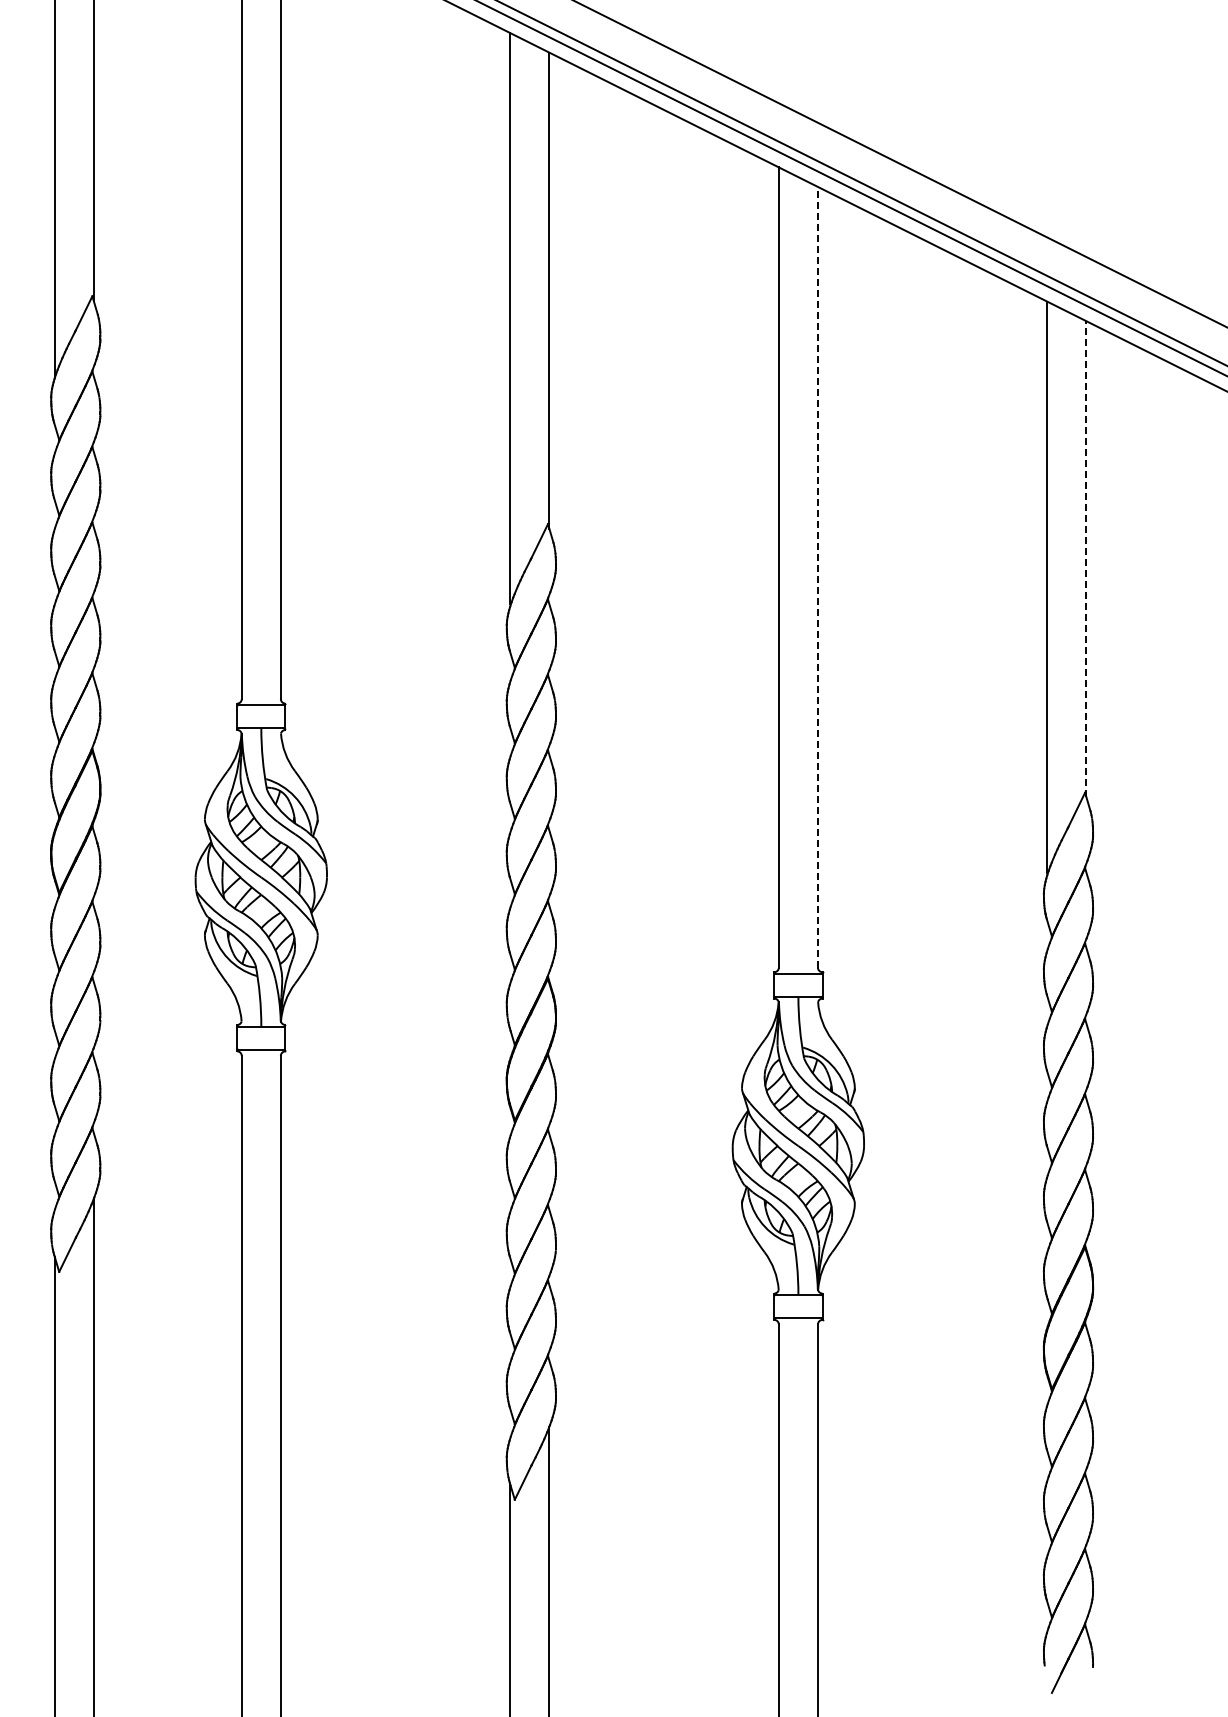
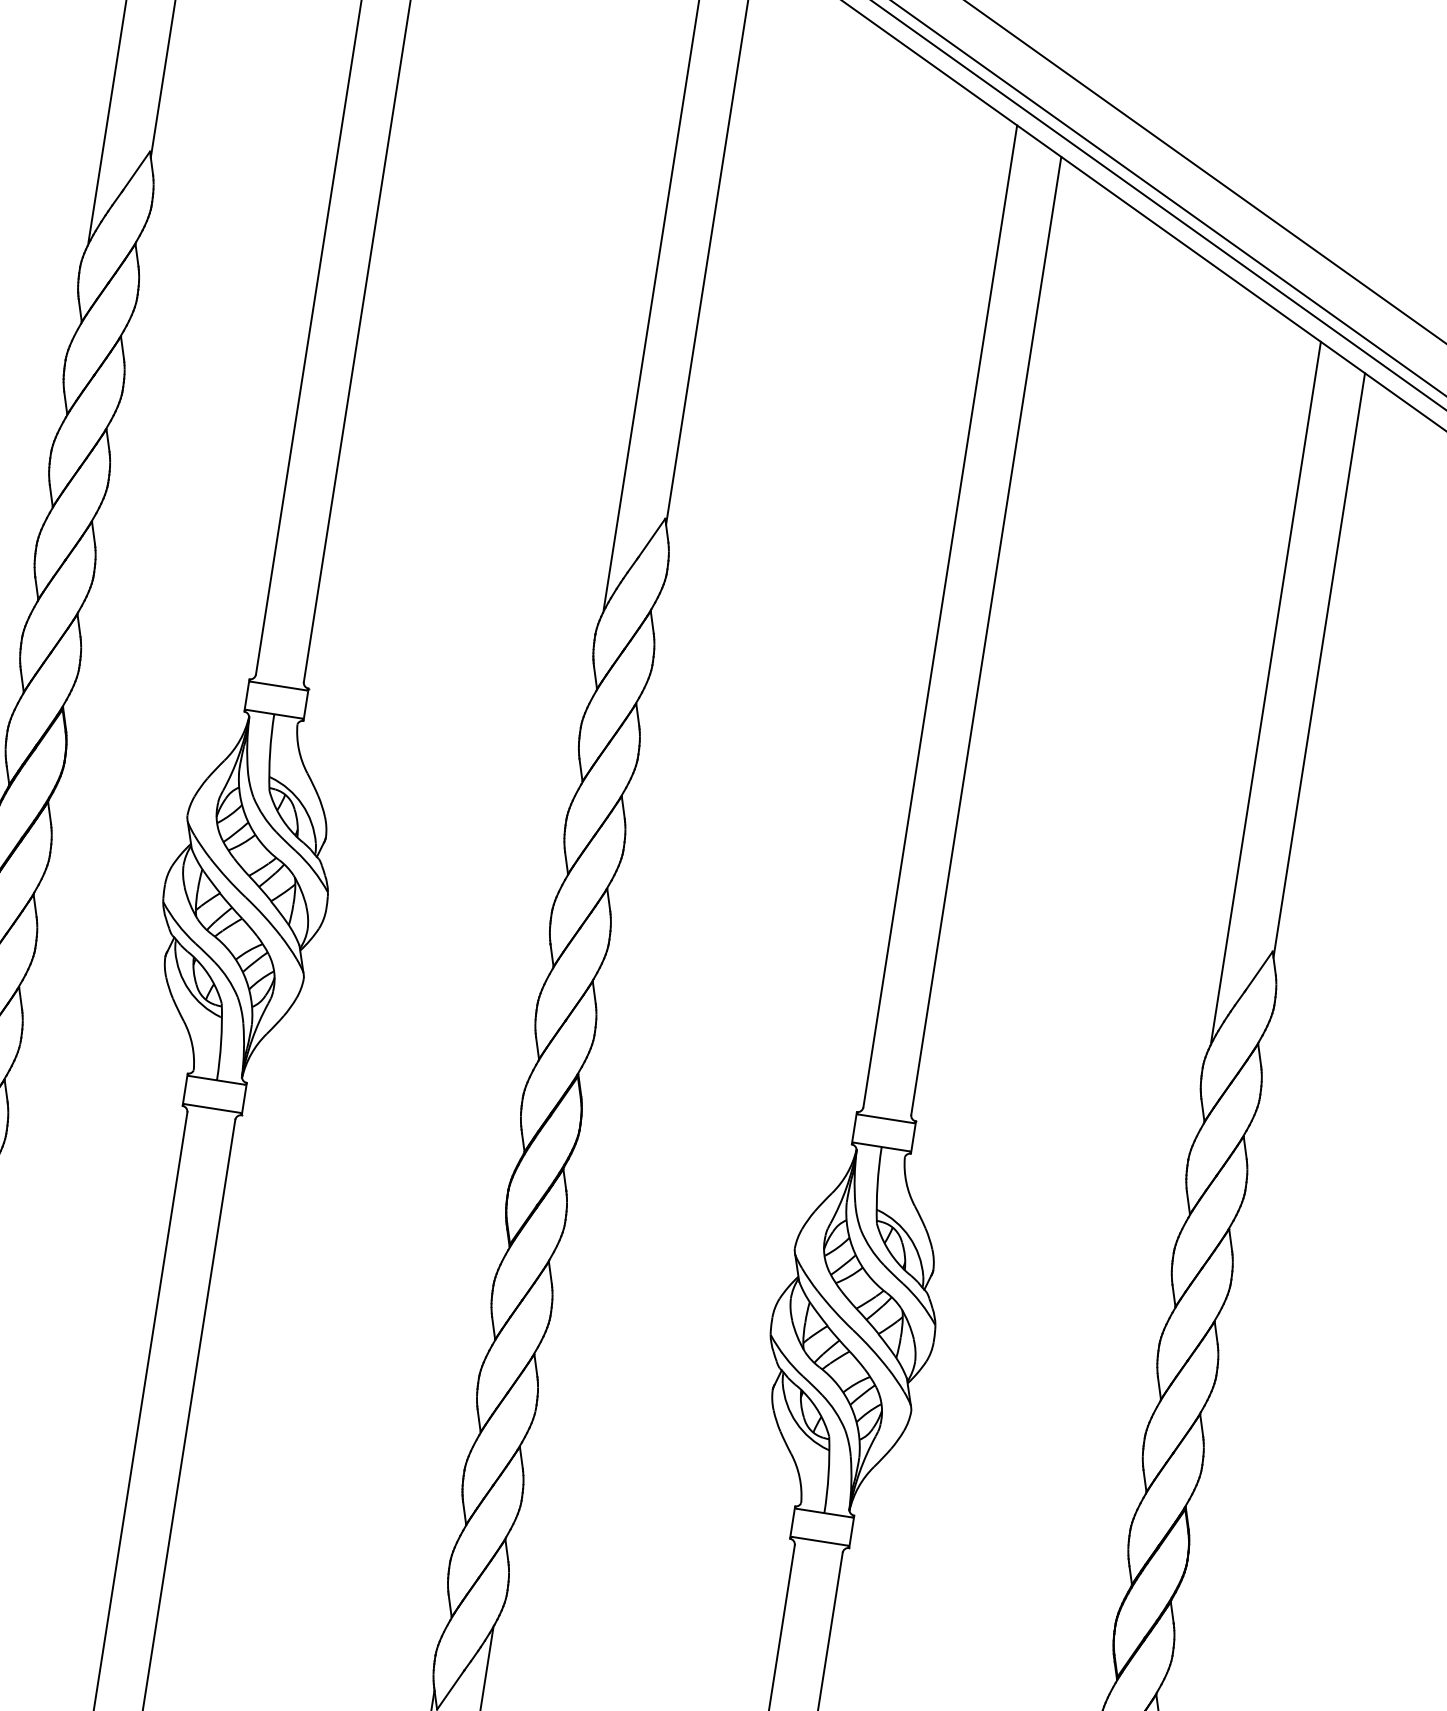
line: (1086, 558) -> (1319, 664), dashed -> solid
line: (817, 576) -> (985, 634), dashed -> solid

